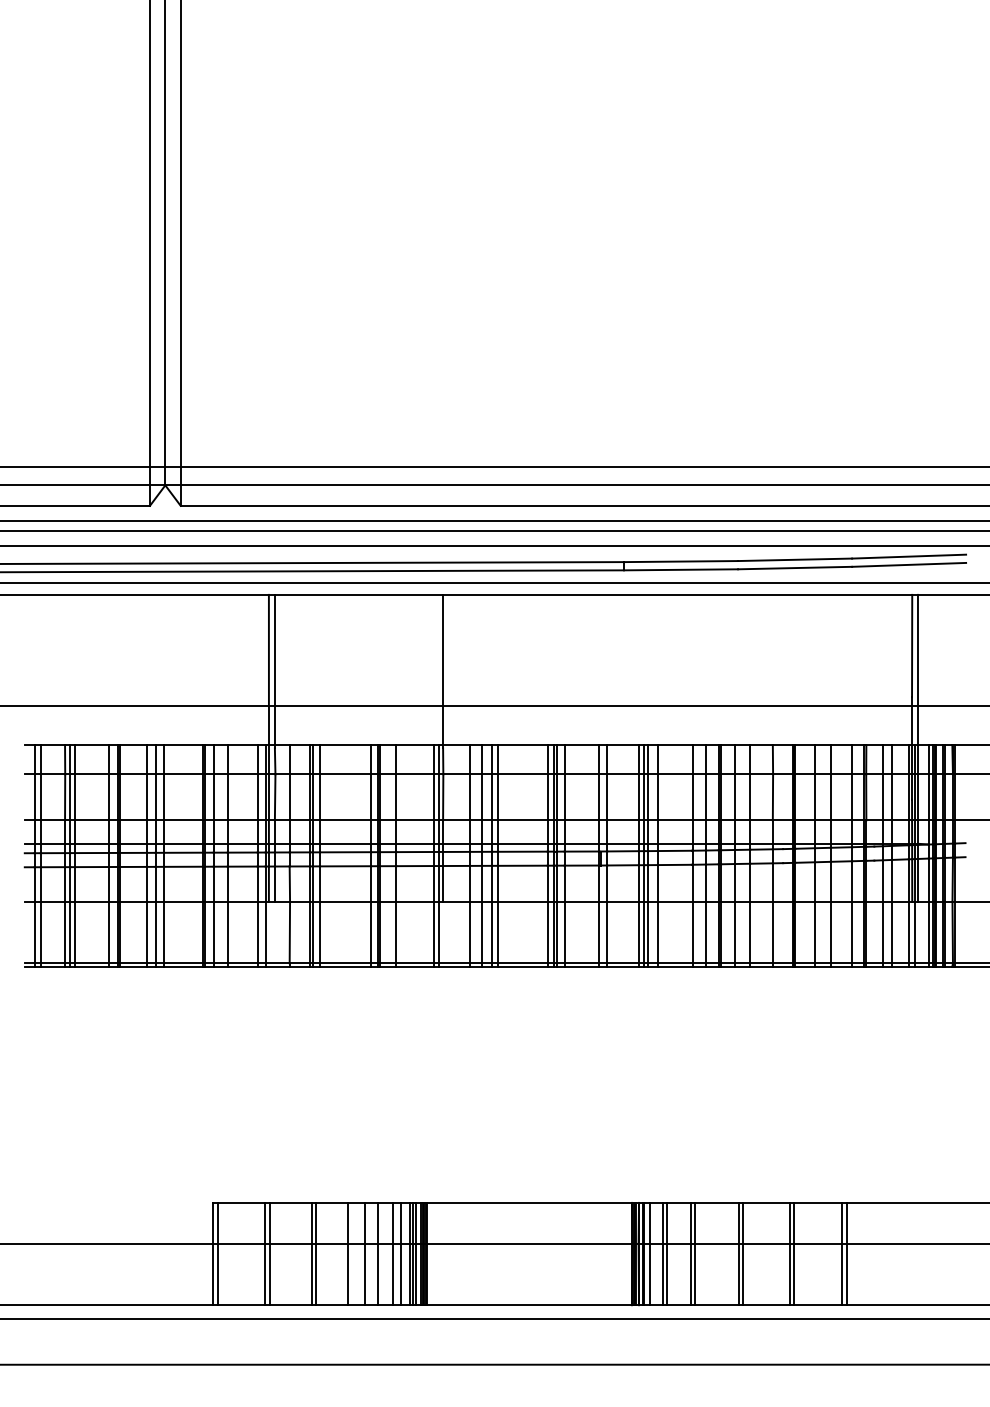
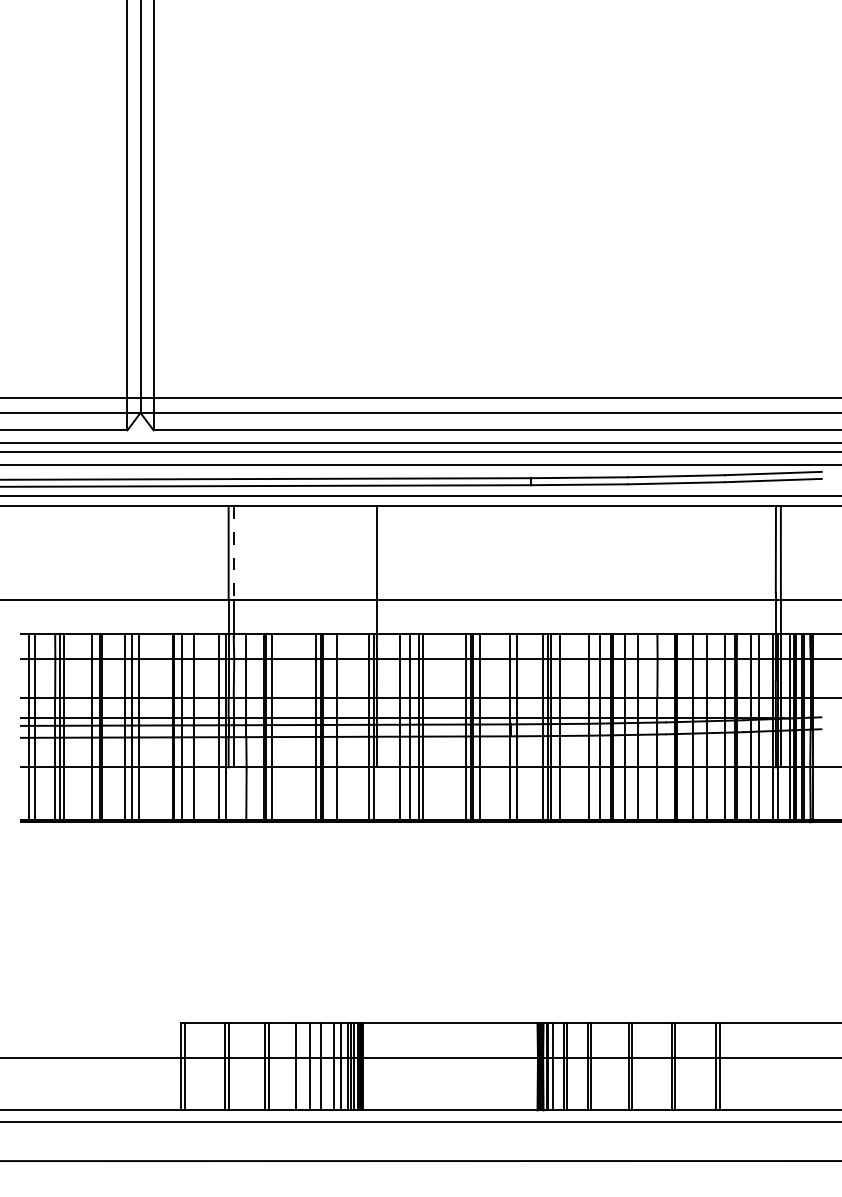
line: (274, 650) -> (233, 553), solid -> dashed

